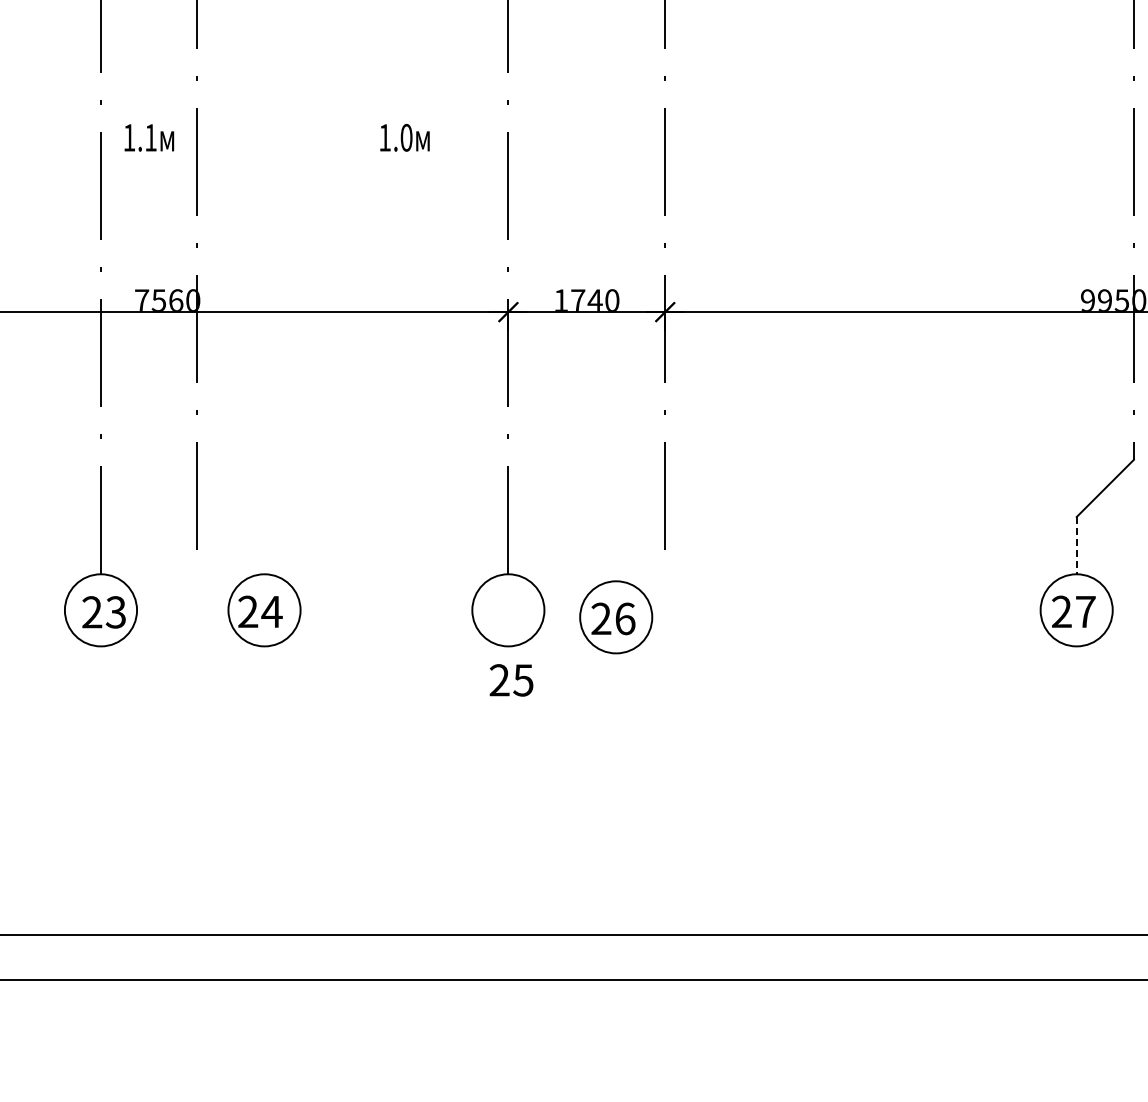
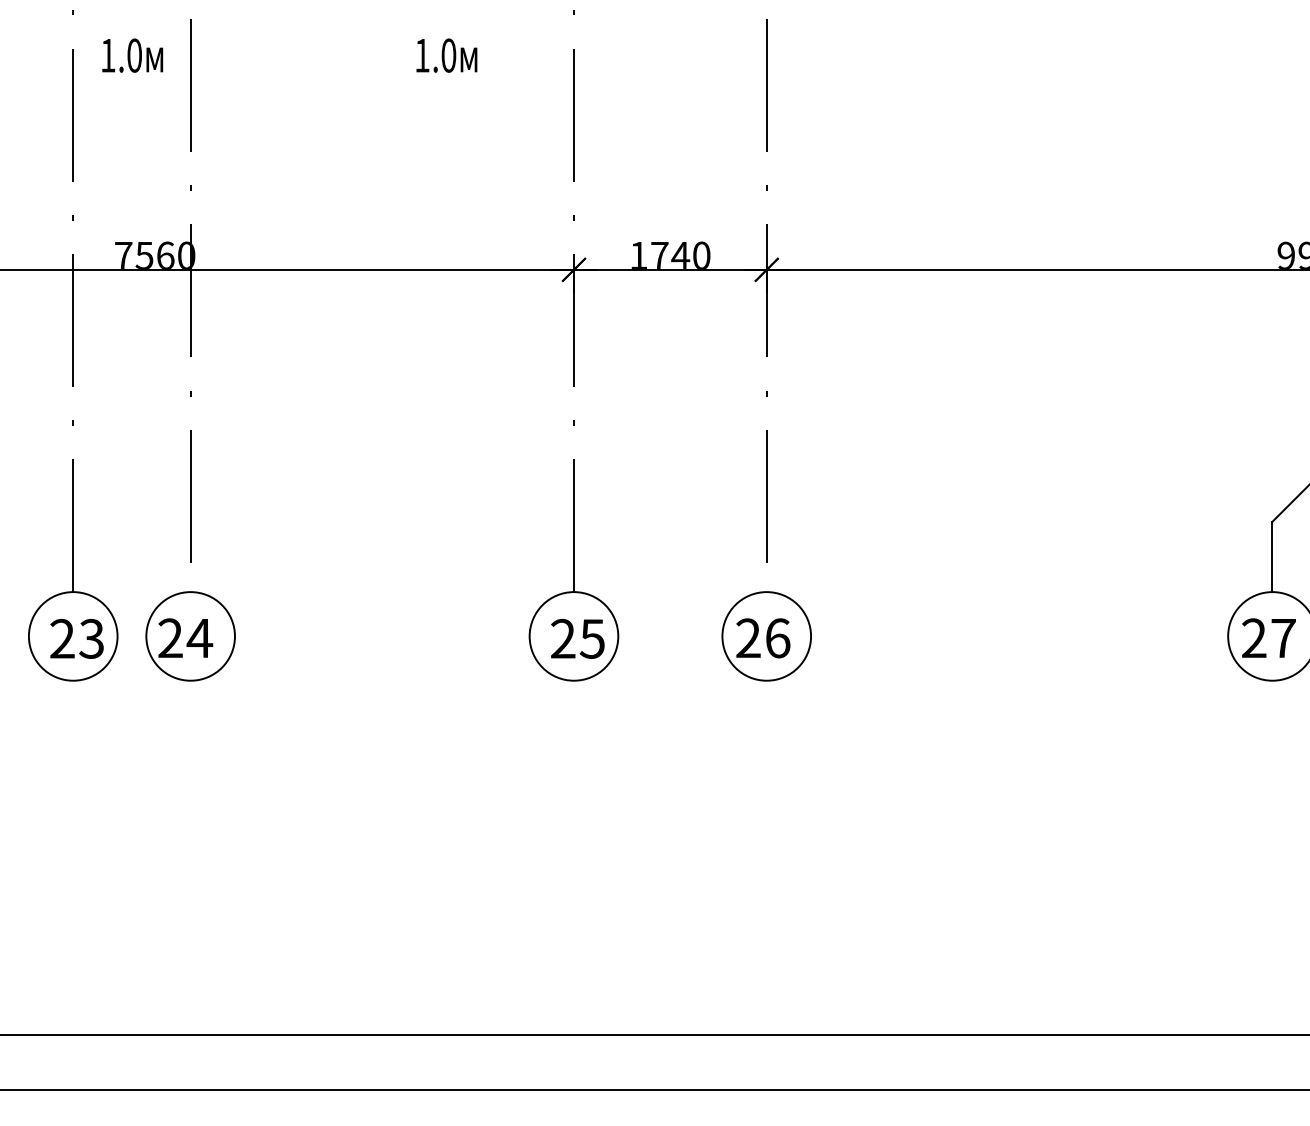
text: (150, 137) -> (134, 55), 1.1 -> 1.0
line: (1076, 545) -> (1272, 556), dashed -> solid
part: (264, 610) -> (190, 636), moved
part: (616, 617) -> (767, 636), moved
text: (511, 680) -> (577, 639), moved

